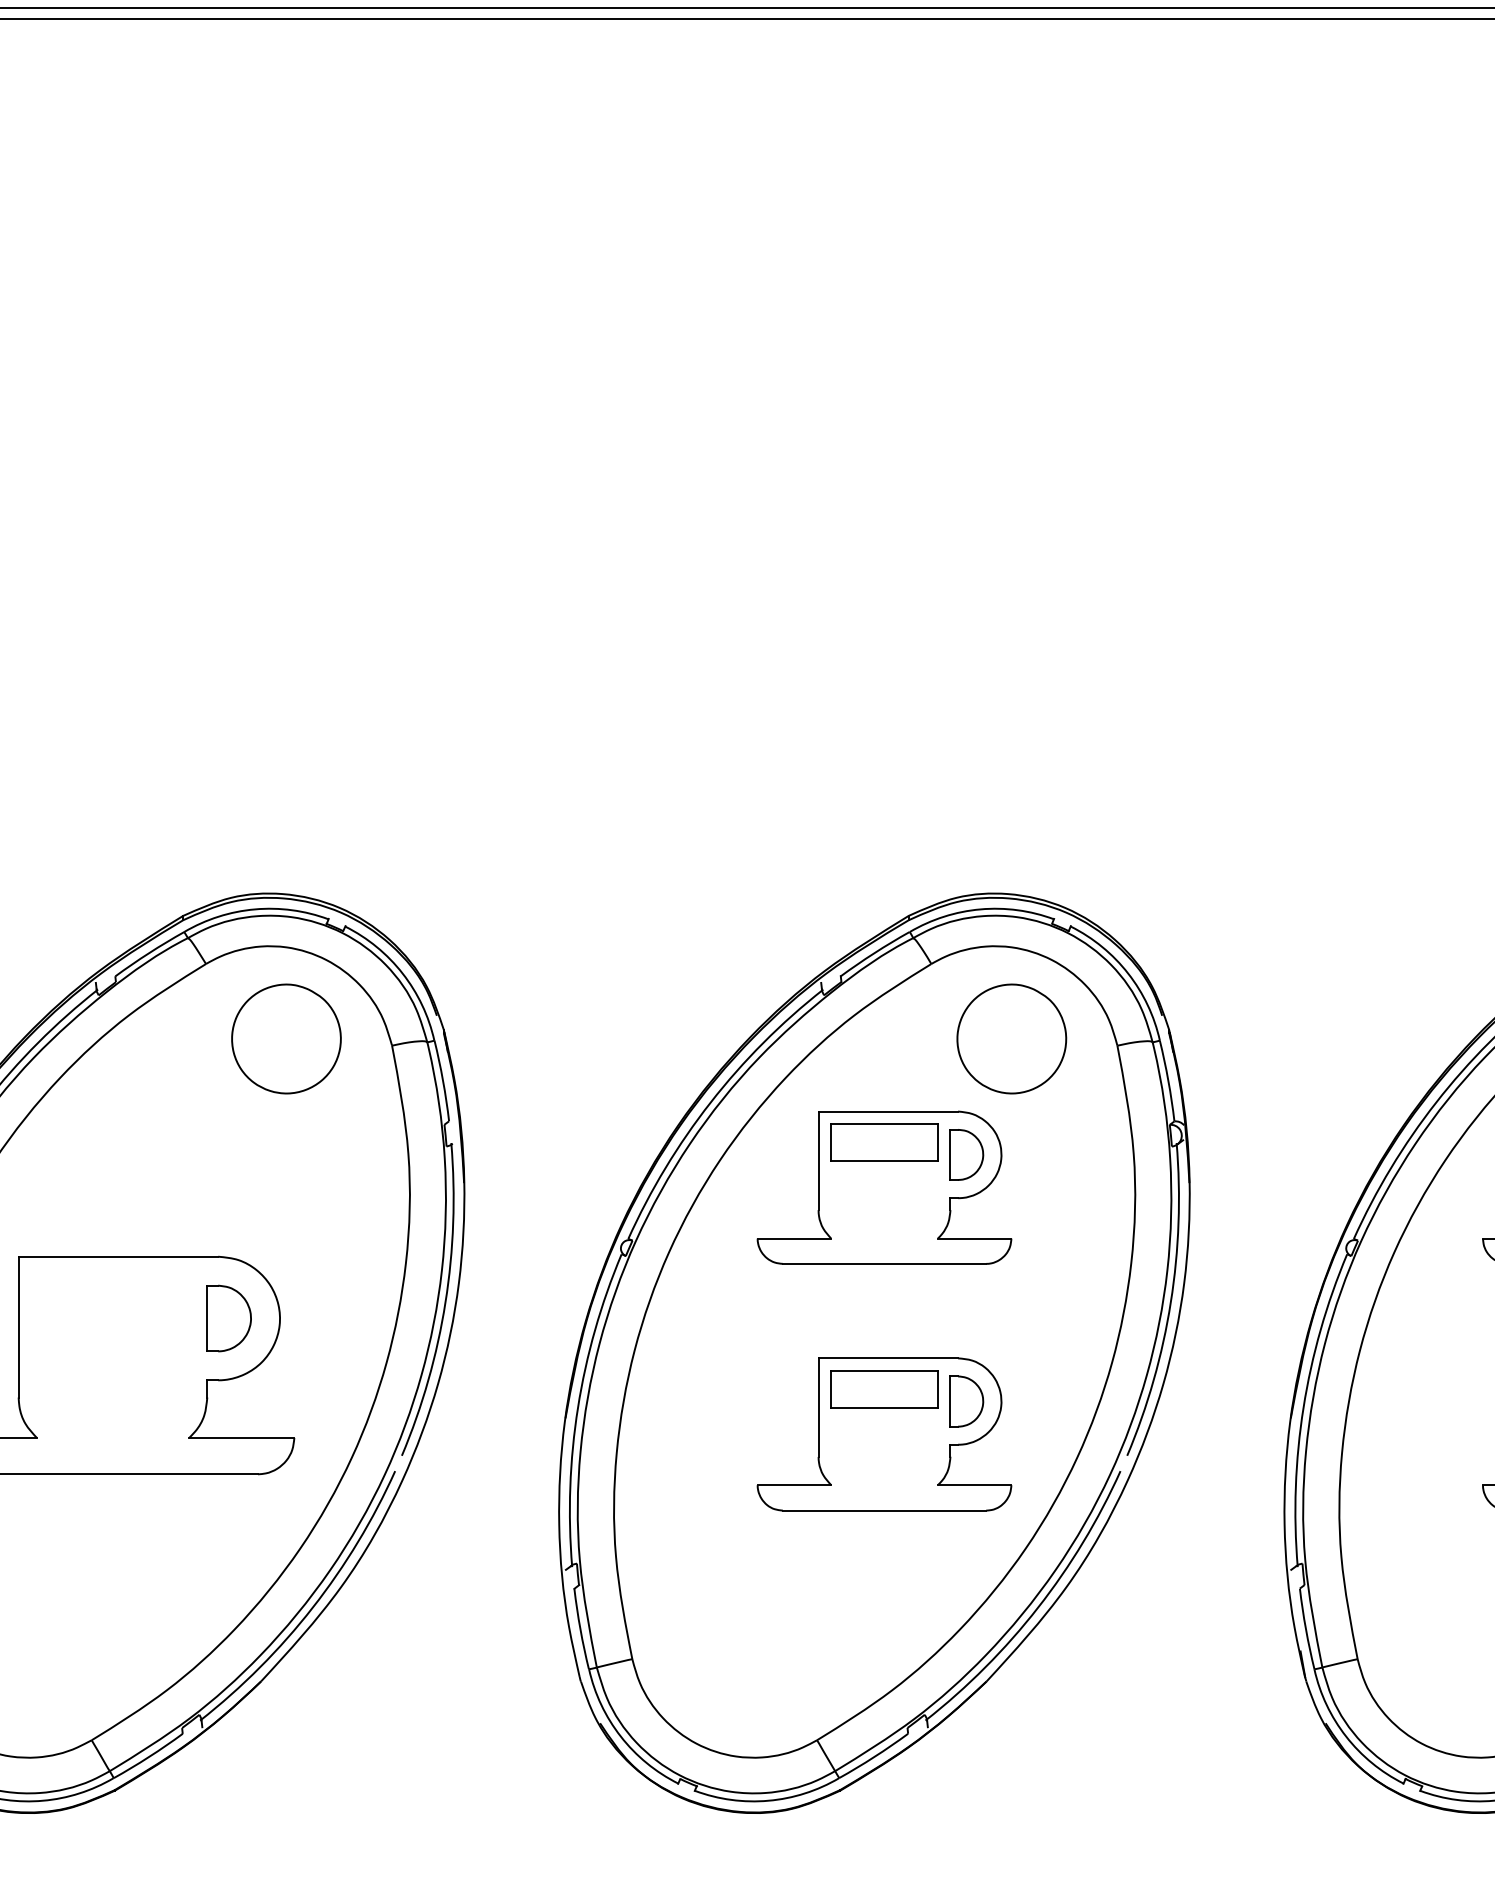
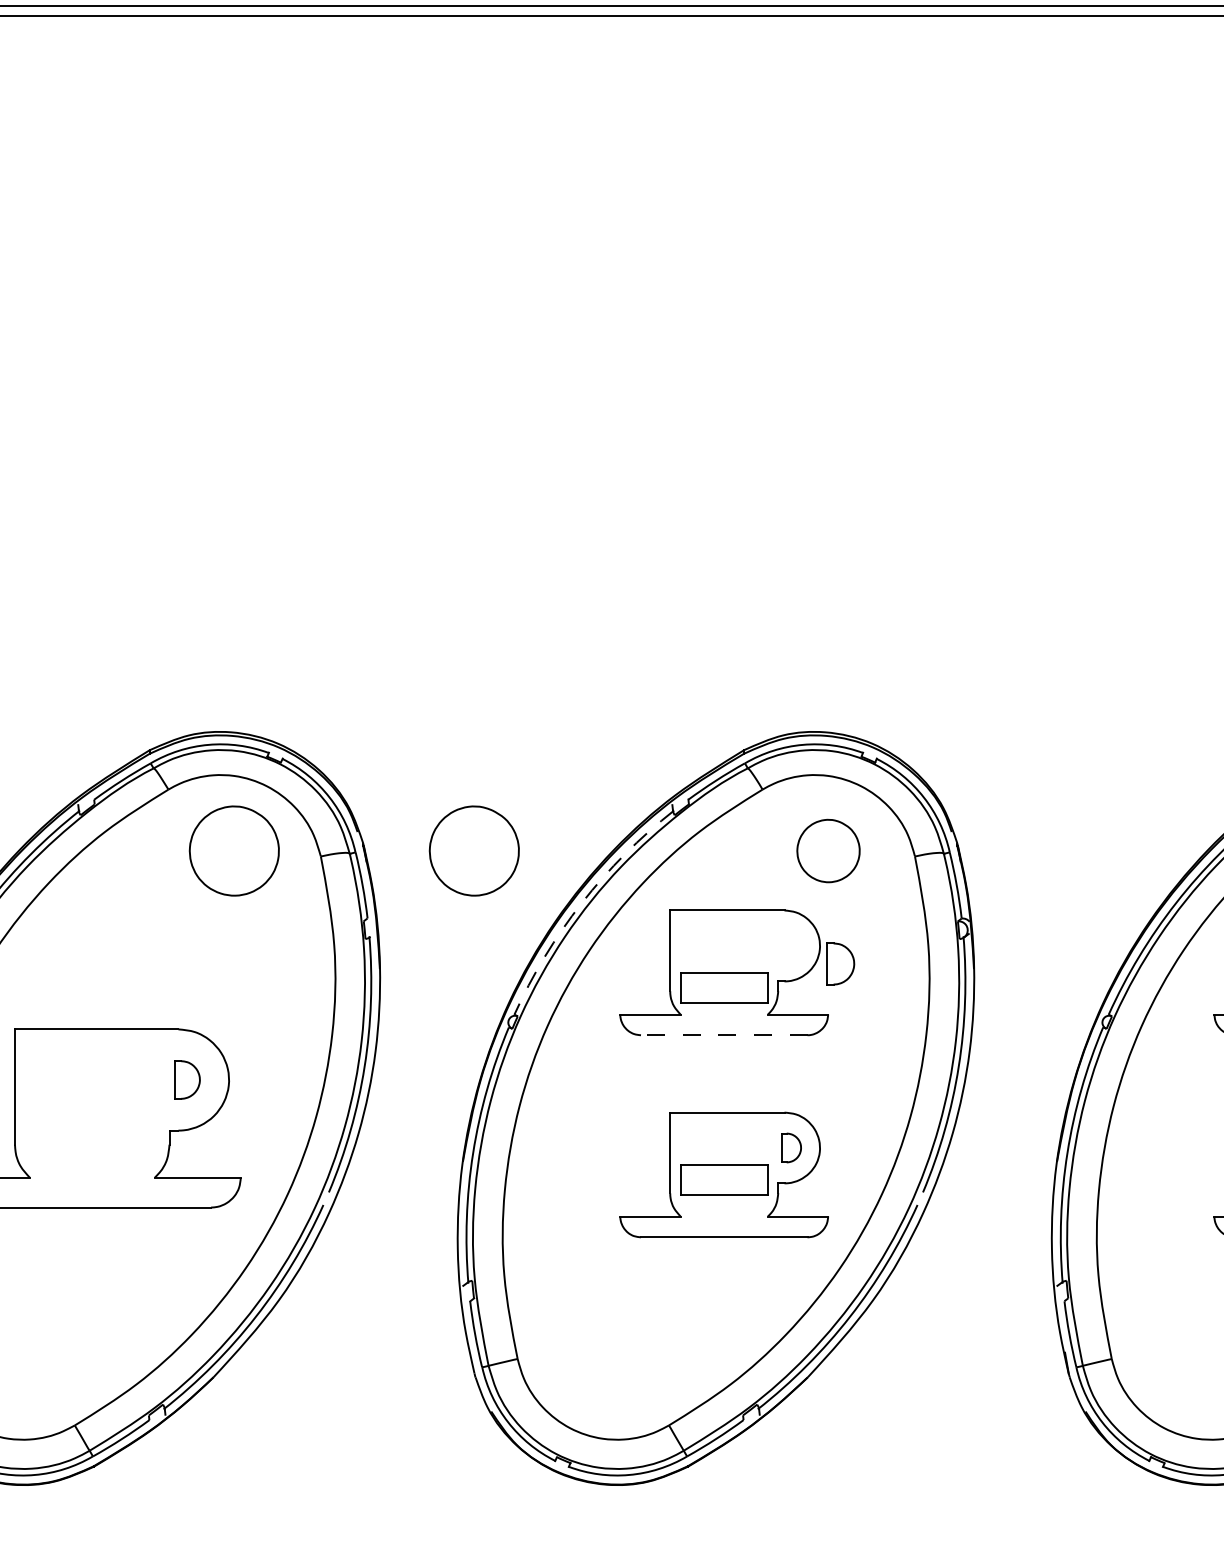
part: (579, 1038) -> (474, 850), added
part: (1011, 1038) -> (828, 850), size x0.7
arc: (710, 1102) -> (581, 903), solid -> dashed
part: (884, 1142) -> (724, 987), moved
part: (966, 1154) -> (840, 963), moved
line: (884, 1263) -> (724, 1034), solid -> dashed
part: (228, 1318) -> (186, 1079), size x0.7
part: (884, 1389) -> (724, 1179), moved
part: (966, 1401) -> (791, 1147), size x0.7

